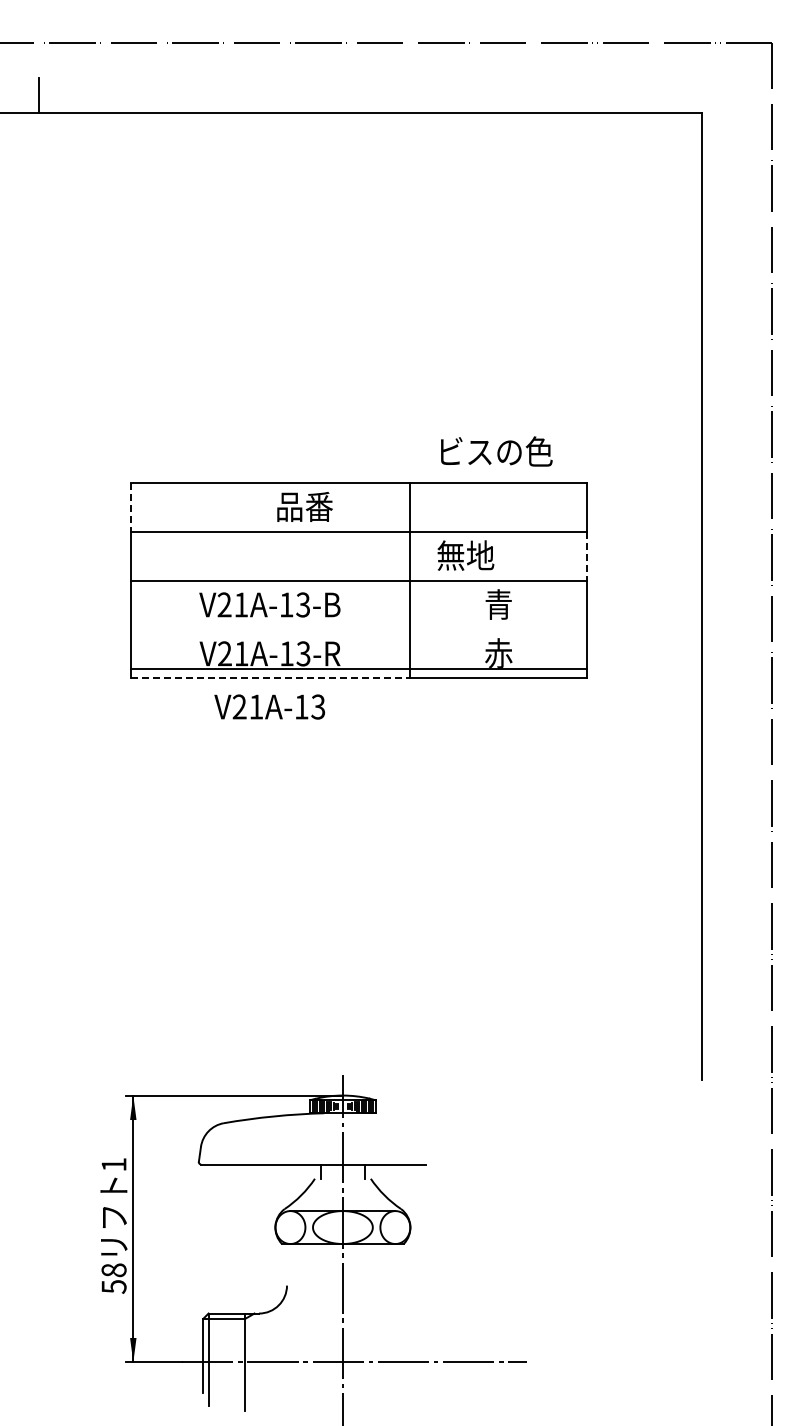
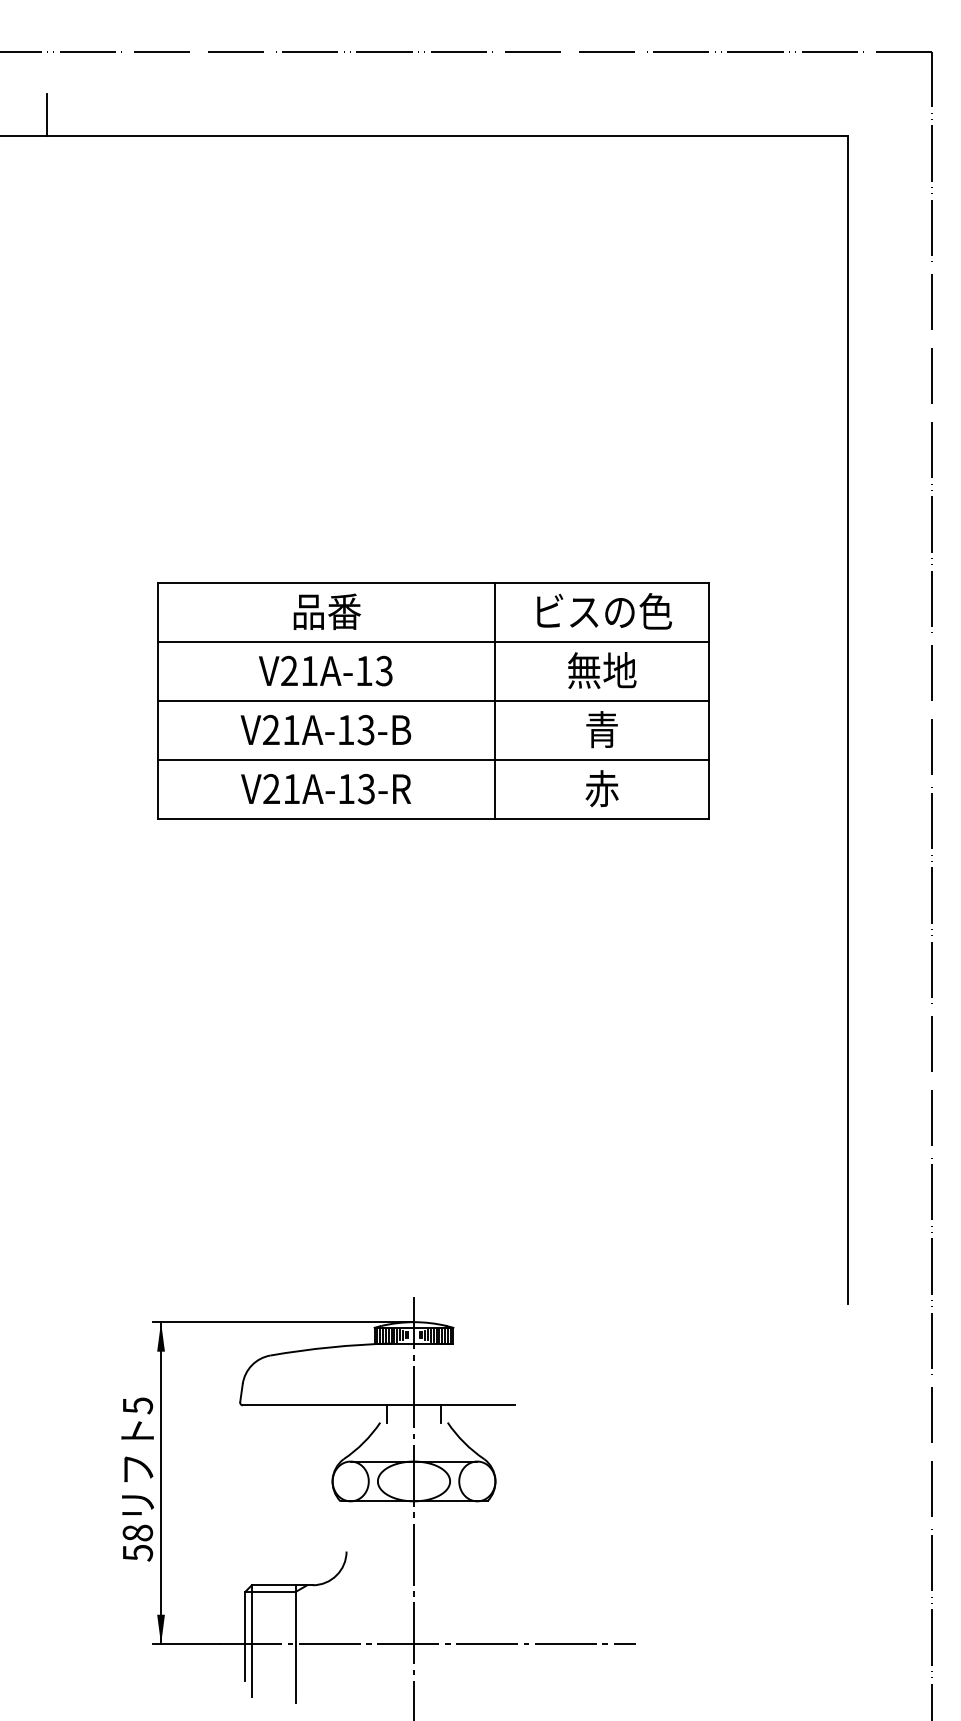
text: (496, 451) -> (604, 611), moved
text: (304, 506) -> (326, 611), moved
line: (130, 507) -> (157, 612), dashed -> solid
text: (465, 555) -> (601, 670), moved
line: (587, 556) -> (709, 671), dashed -> solid
line: (358, 669) -> (432, 759), moved
line: (270, 678) -> (326, 818), dashed -> solid
text: (269, 706) -> (325, 670), moved
text: (113, 1164) -> (137, 1405), 1 -> 5

